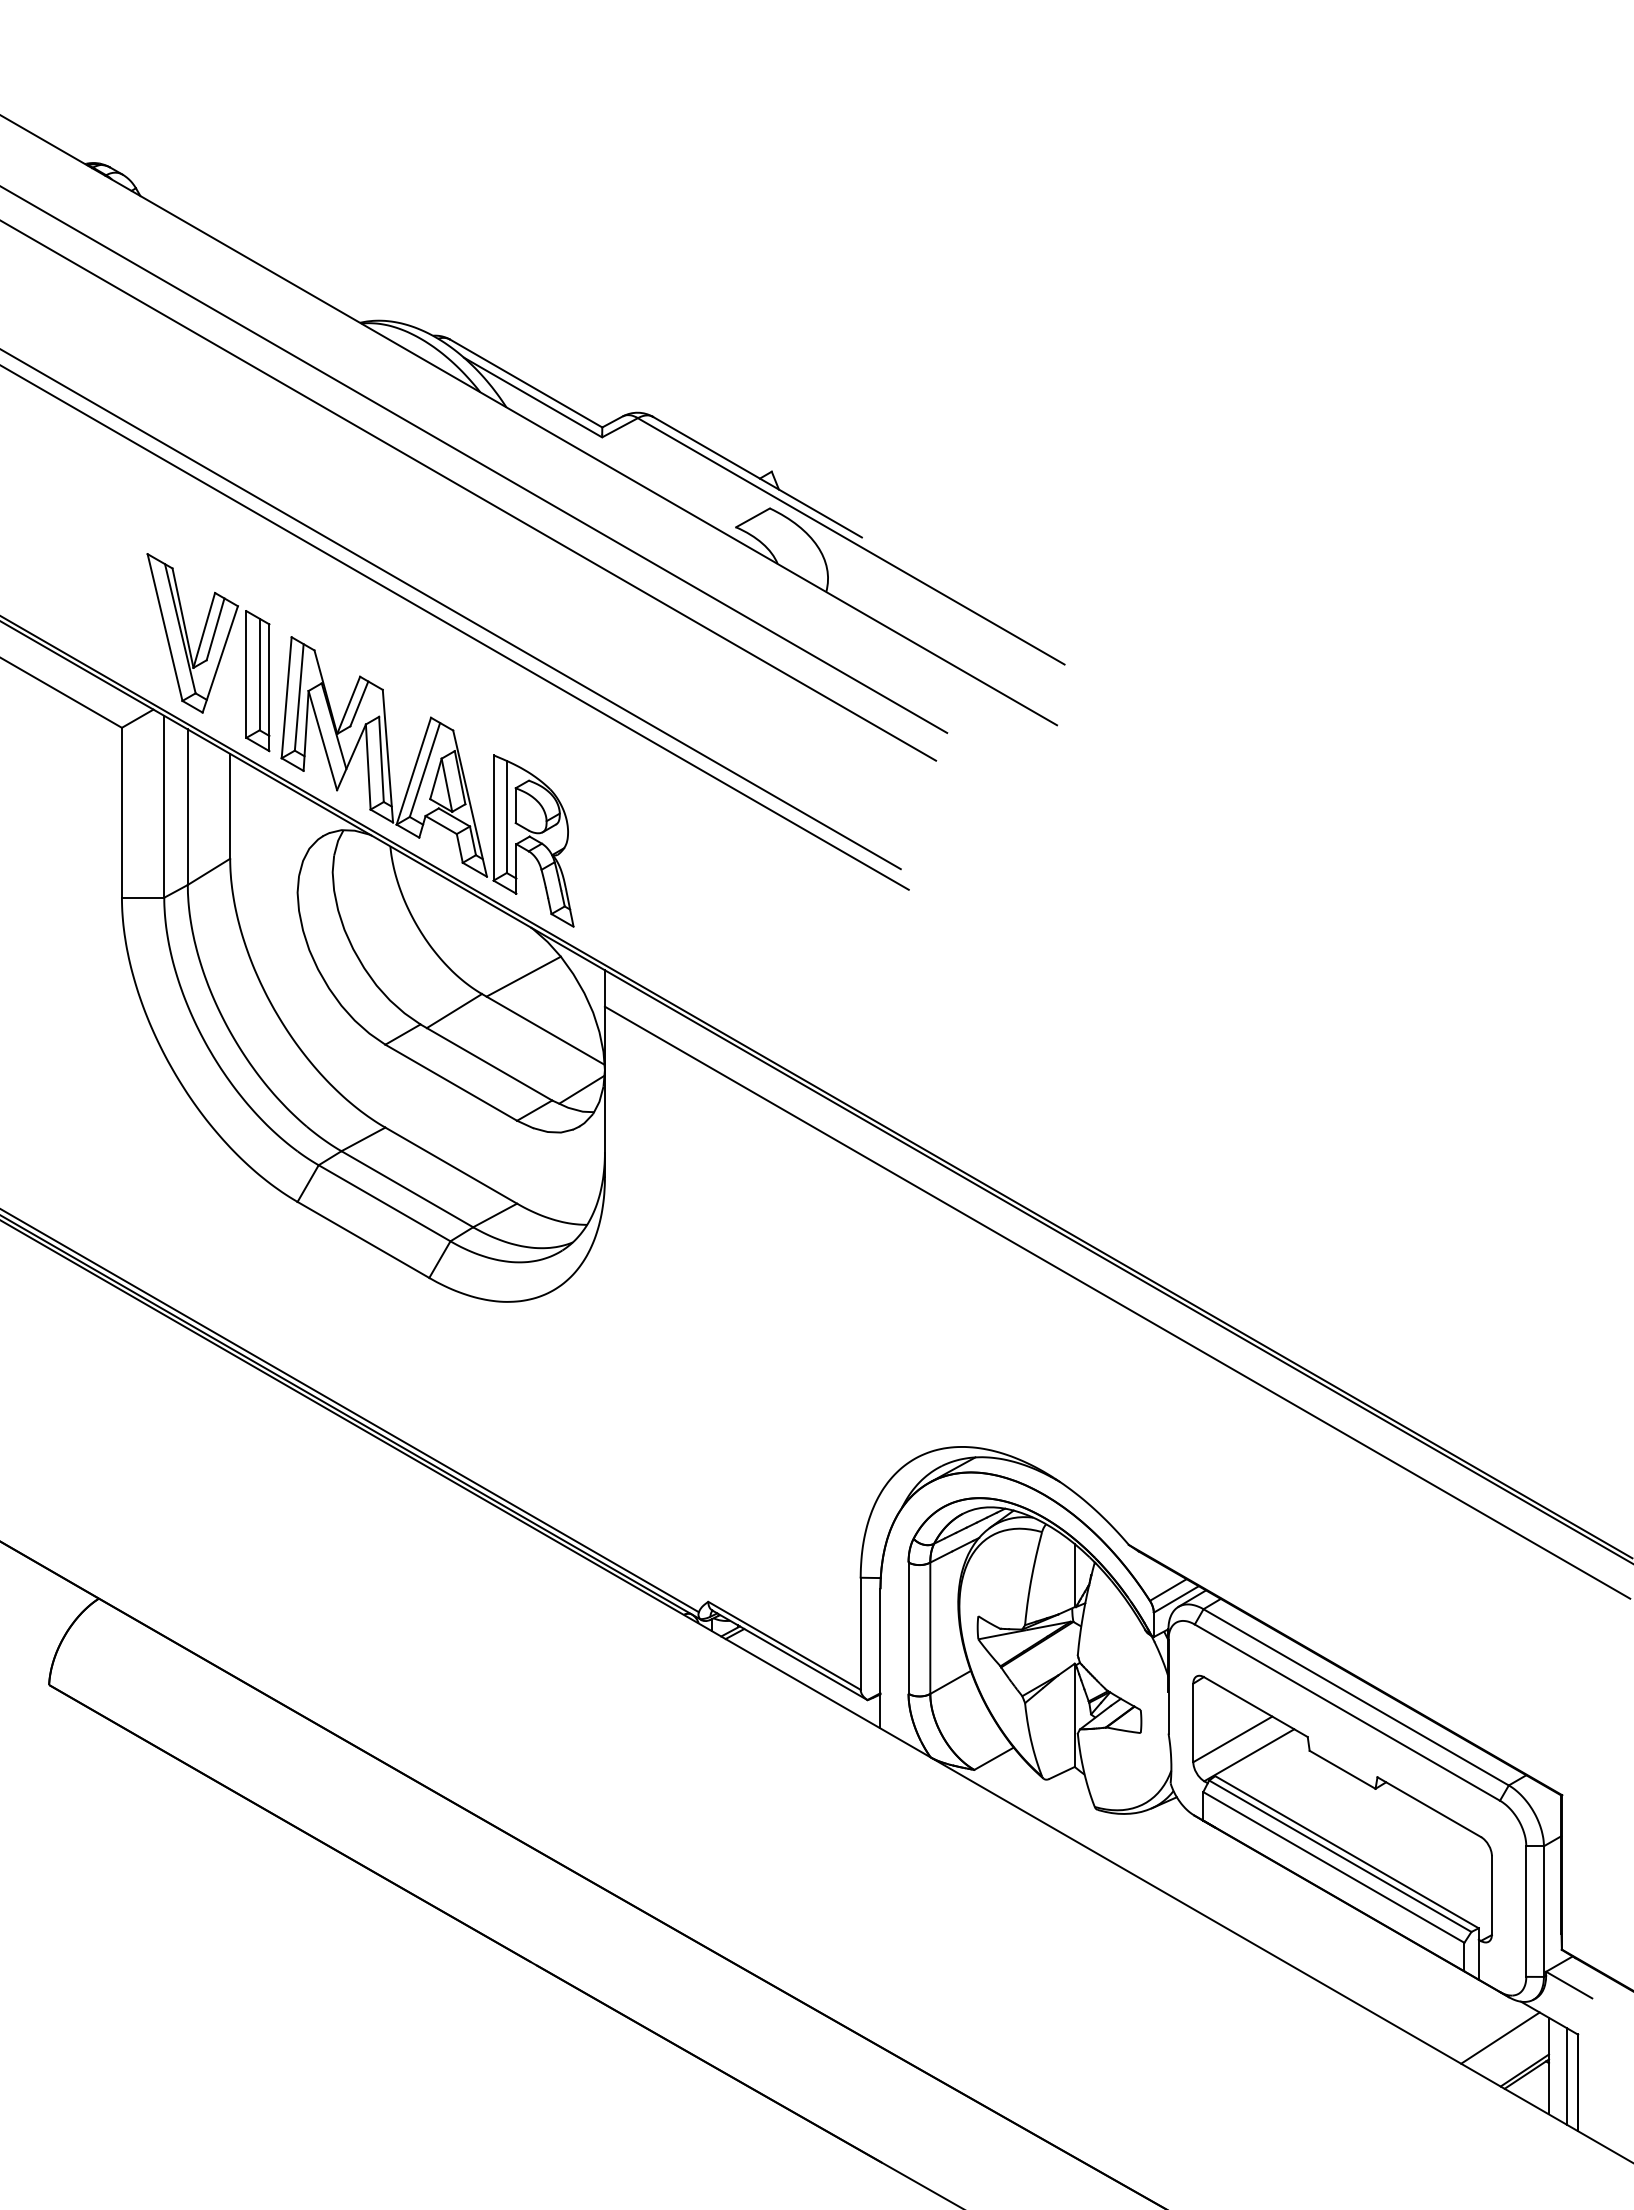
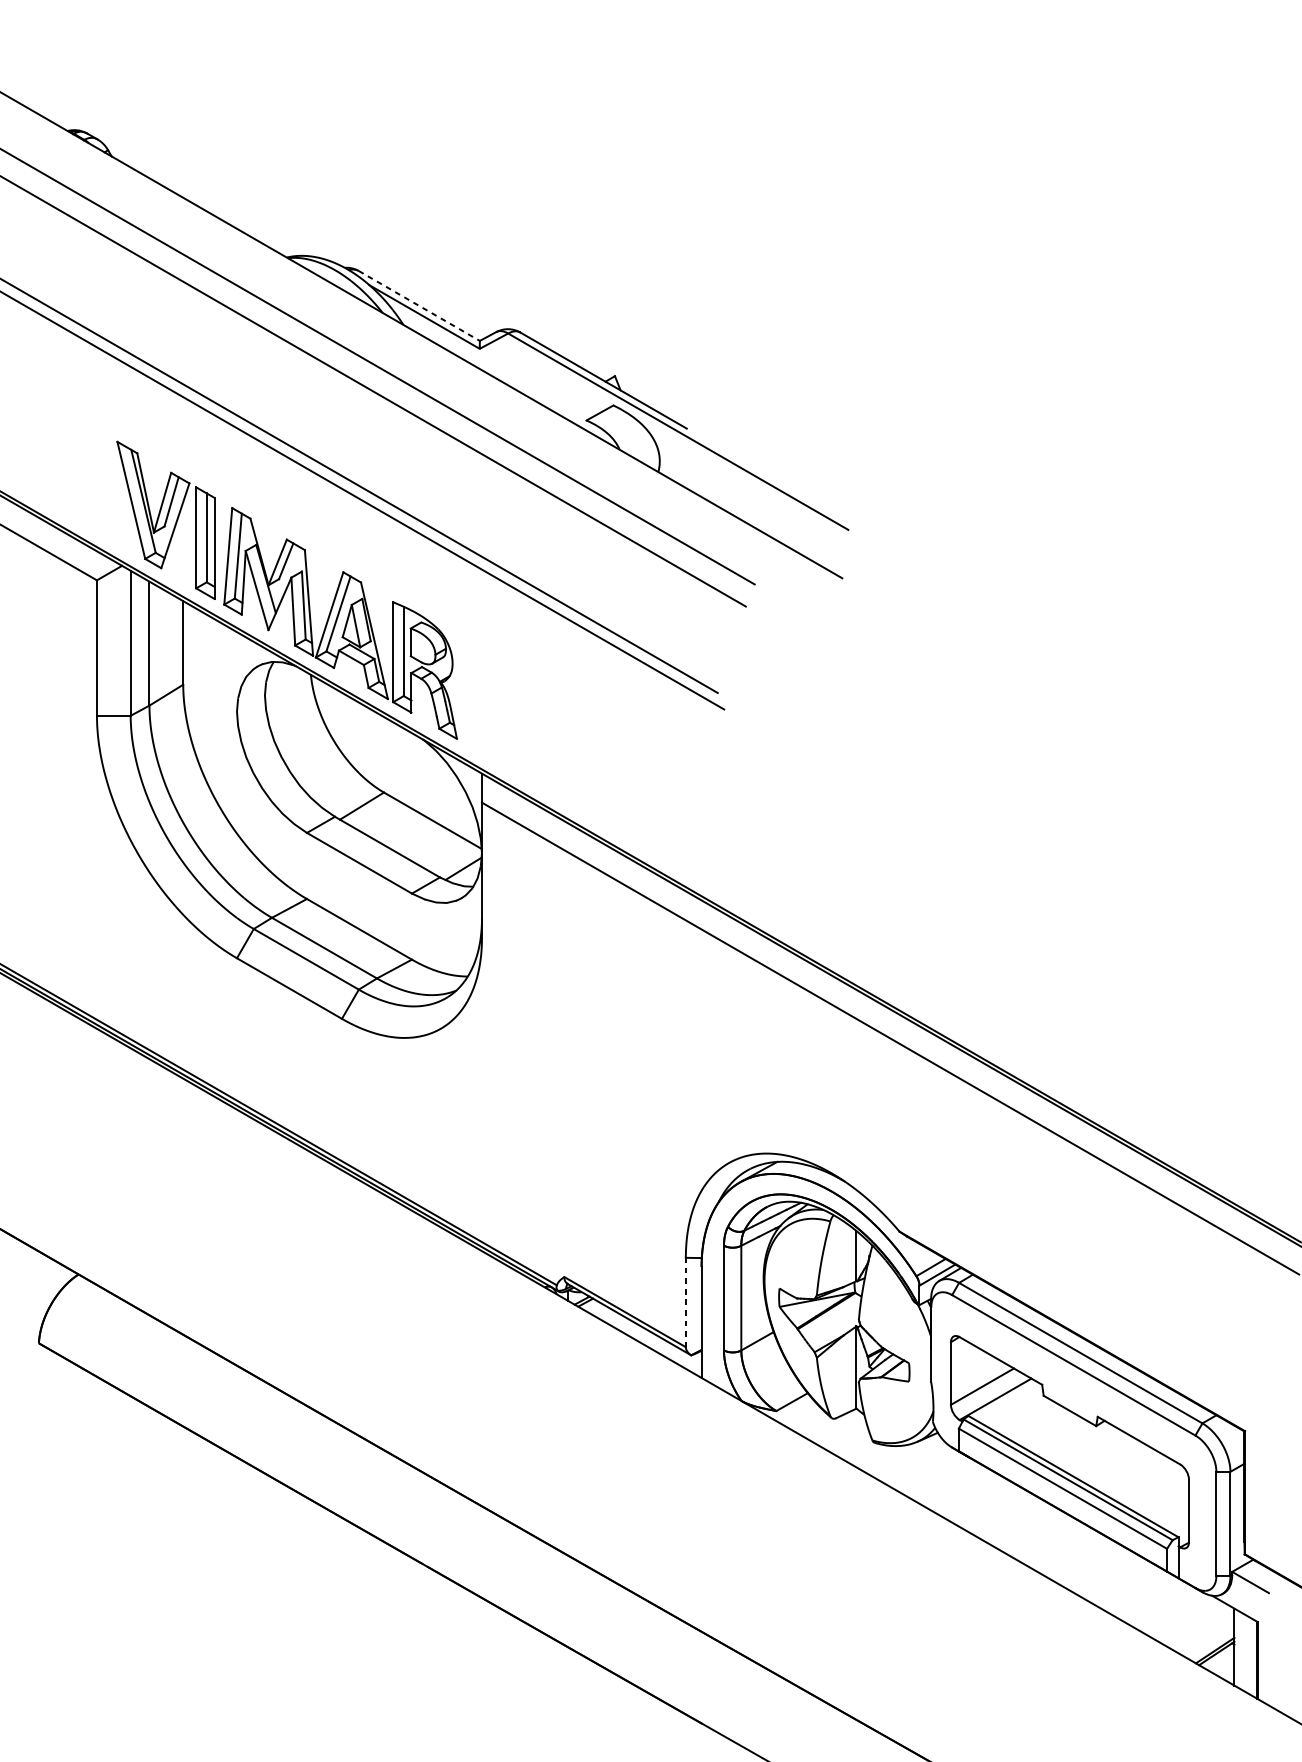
line: (526, 383) -> (419, 305), solid -> dashed
line: (523, 976) -> (417, 778), removed
line: (860, 1633) -> (685, 1302), solid -> dashed
line: (1500, 2037) -> (1195, 1624), removed
line: (1567, 2076) -> (1249, 1655), removed

